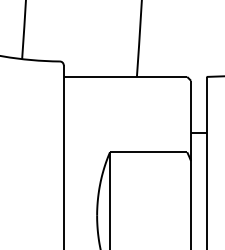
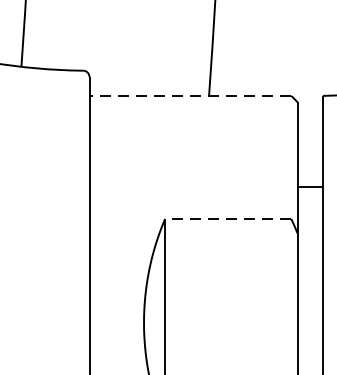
line: (125, 76) -> (190, 95), solid -> dashed
line: (148, 152) -> (227, 219), solid -> dashed

